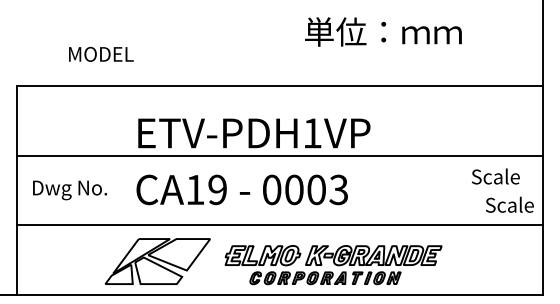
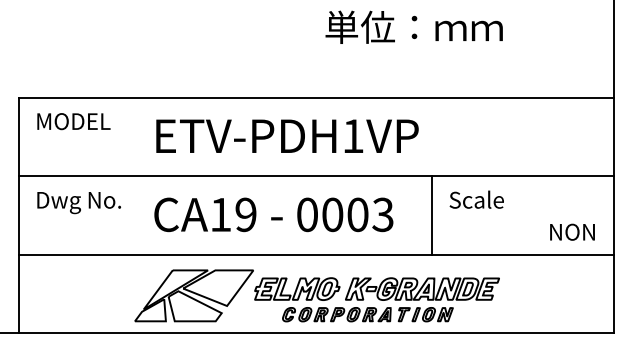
text: (383, 31) -> (414, 26), moved
text: (101, 53) -> (74, 120), moved
text: (254, 133) -> (287, 136), moved
text: (495, 176) -> (476, 199), moved
text: (69, 190) -> (78, 203), moved
line: (382, 190) -> (432, 215), added
text: (509, 204) -> (575, 231), Scale -> NON
part: (157, 261) -> (193, 295), moved

